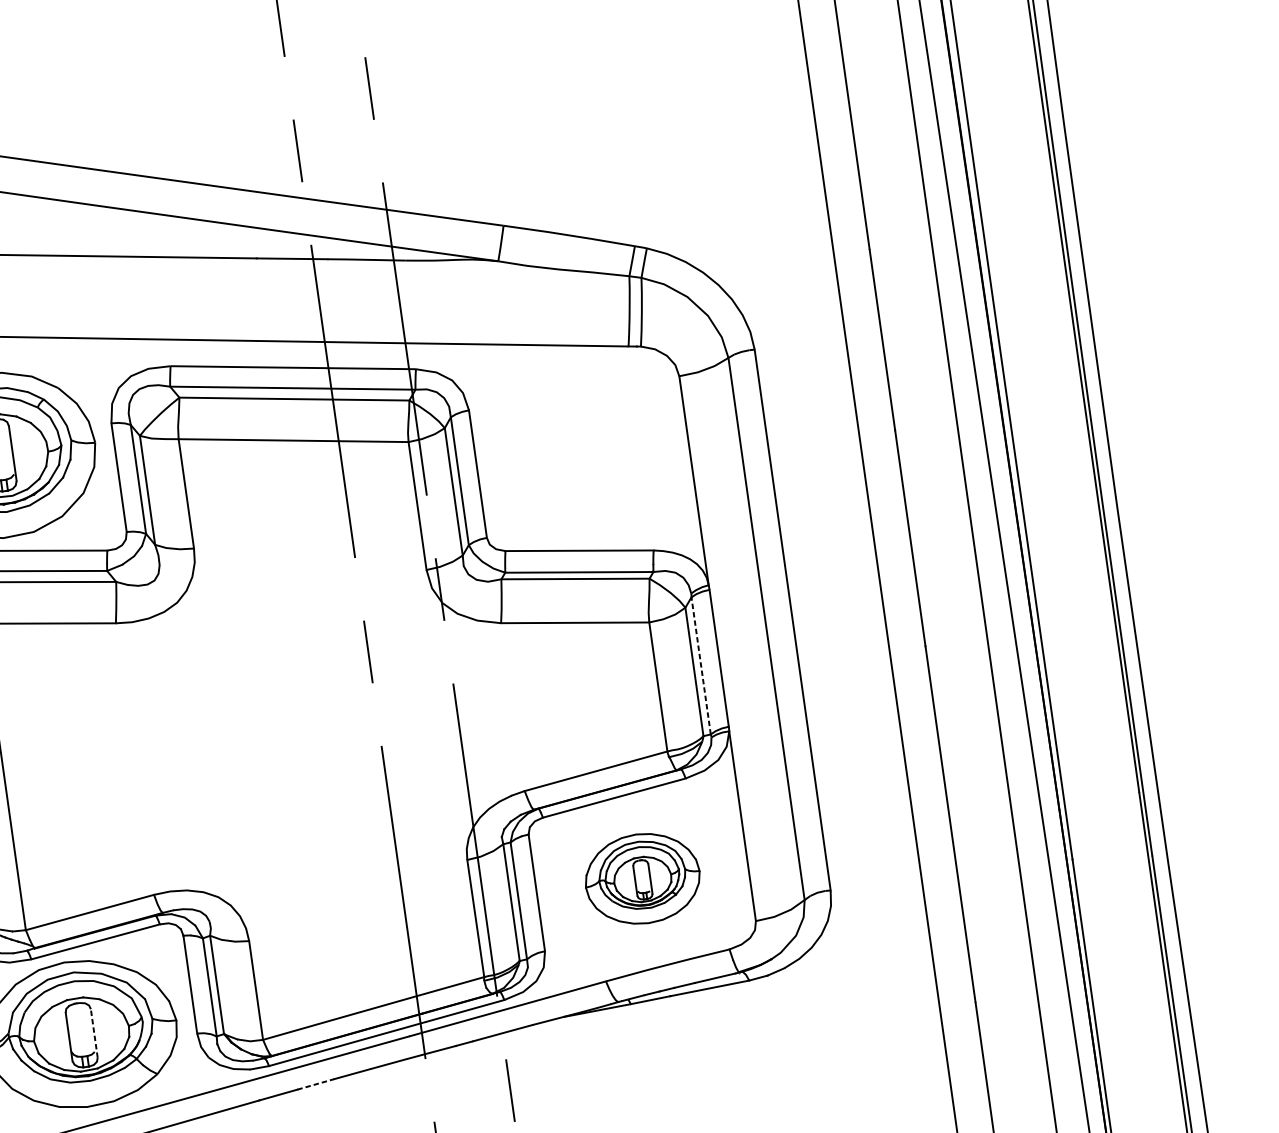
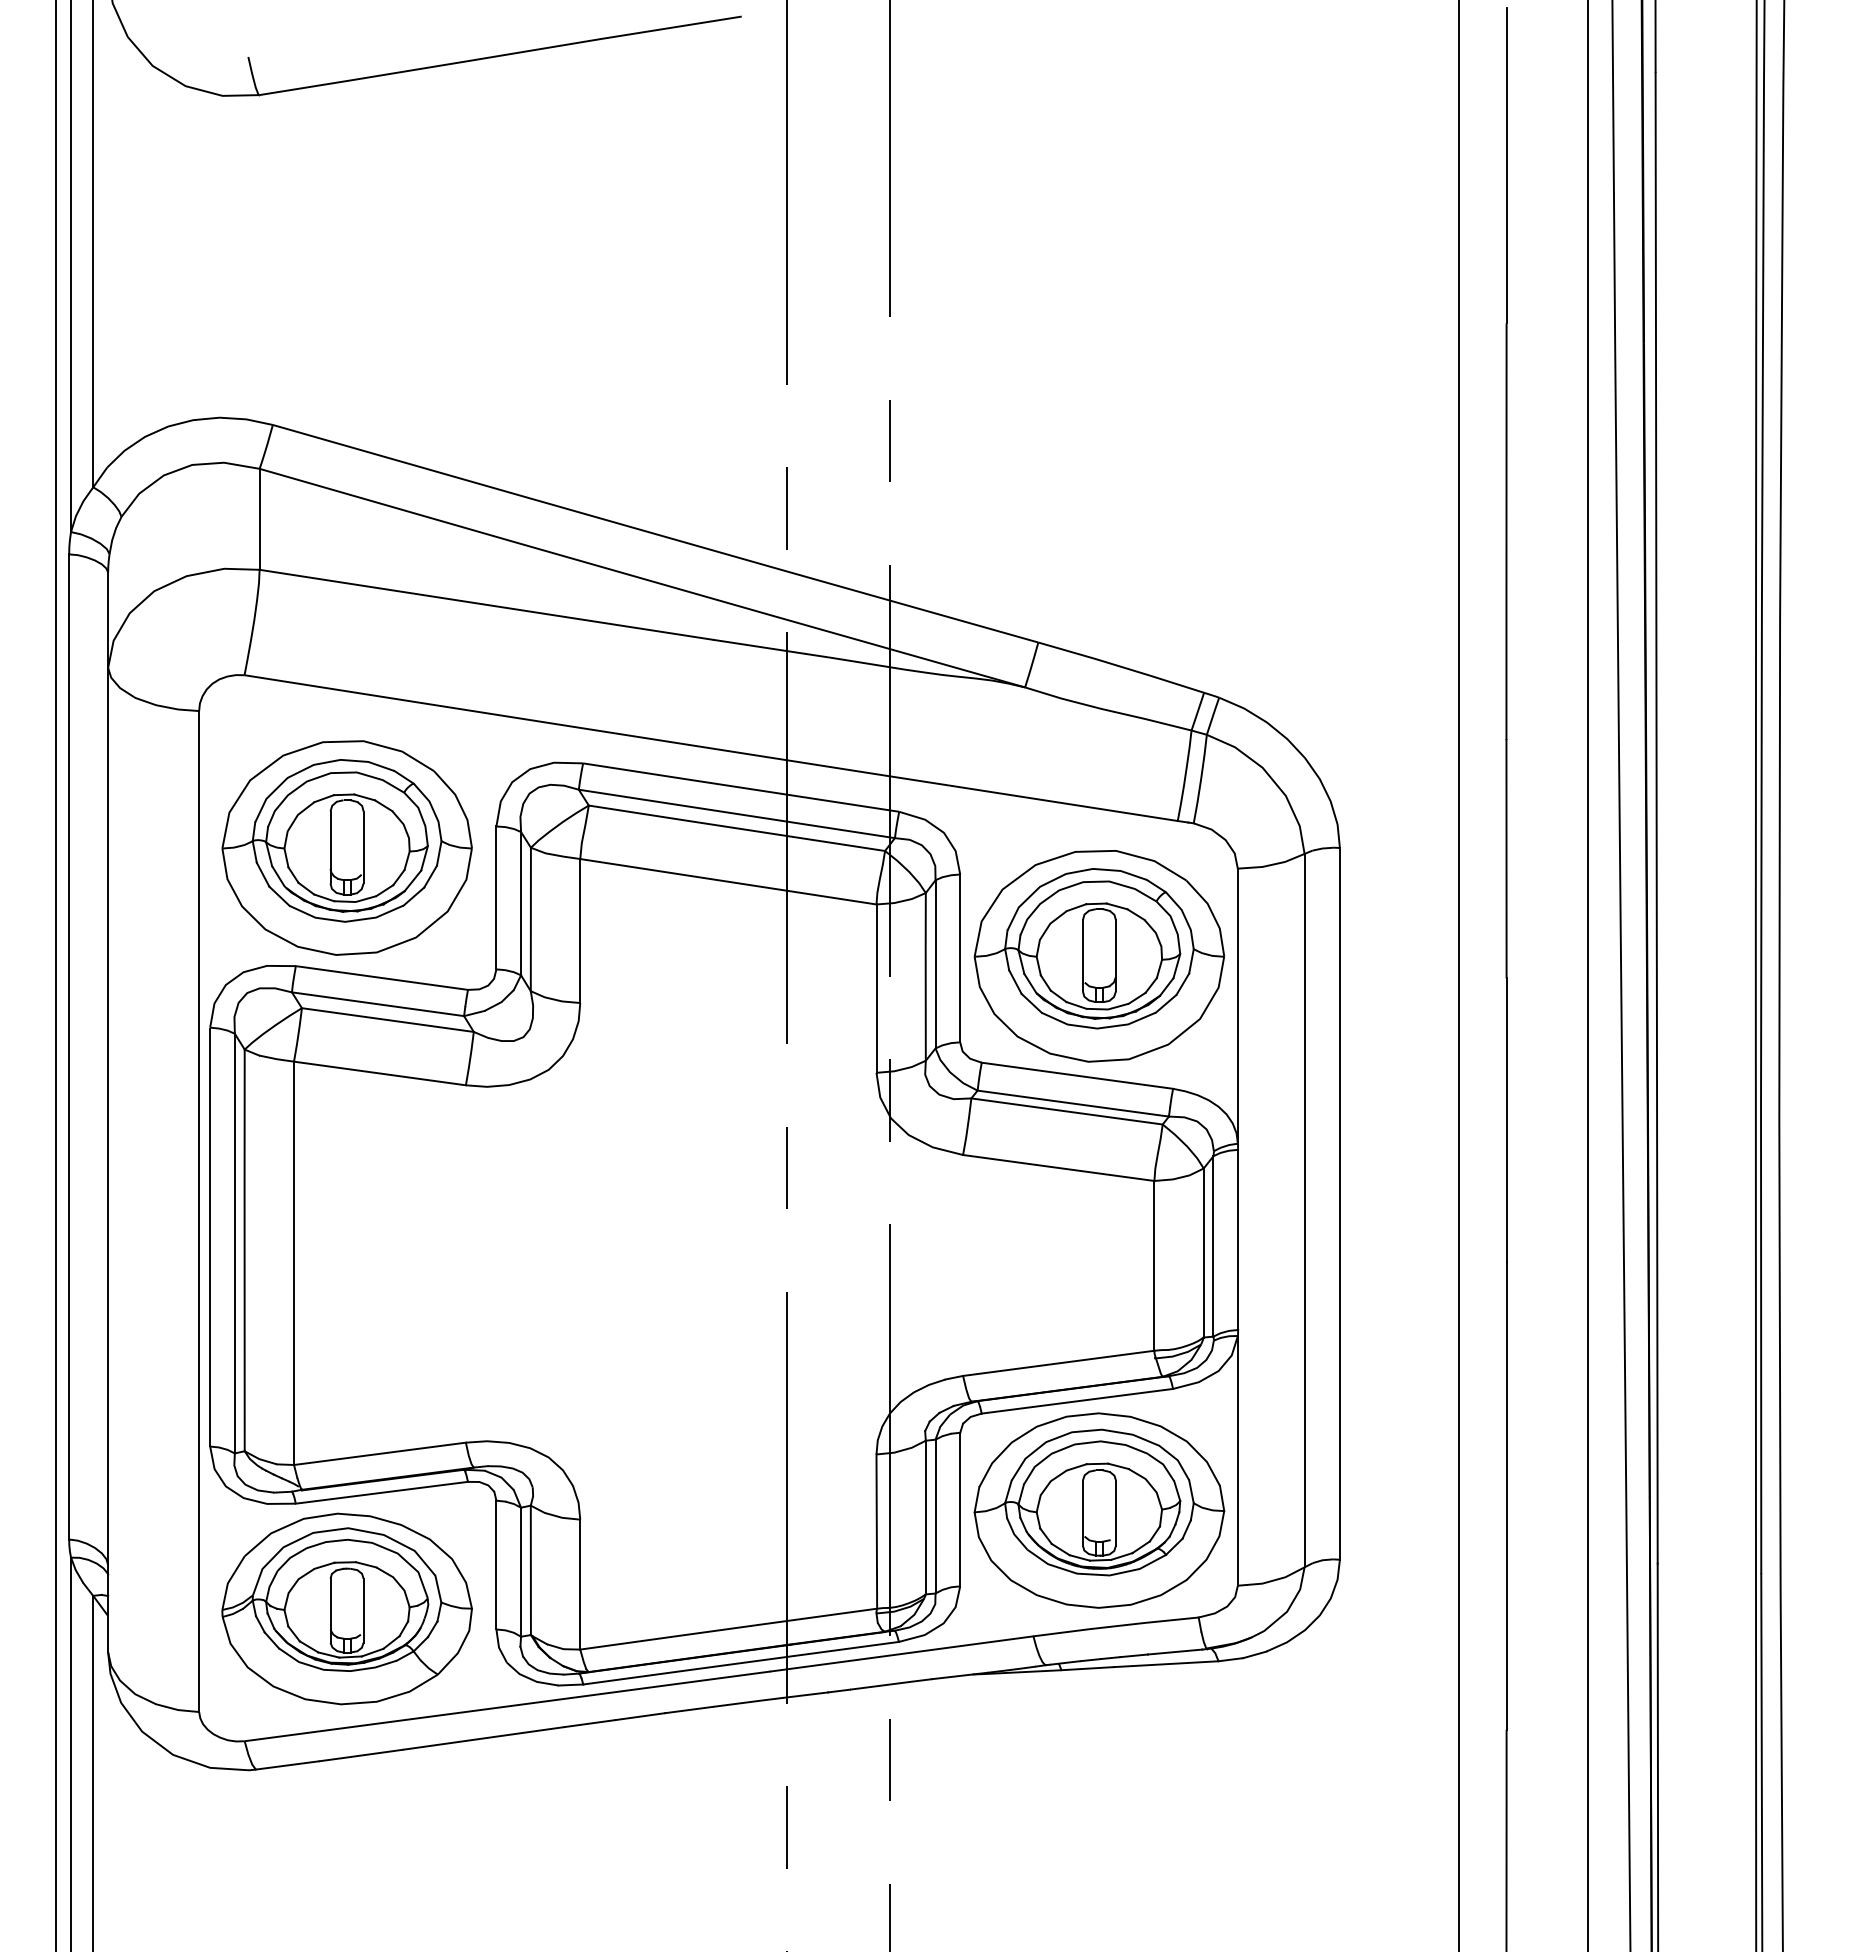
part: (583, 457) -> (1099, 956), added
line: (701, 665) -> (1213, 1245), dashed -> solid
part: (642, 878) -> (1099, 1510), size x1.67
line: (94, 1033) -> (363, 1610), dashed -> solid
line: (315, 1084) -> (640, 1716), dashed -> solid

